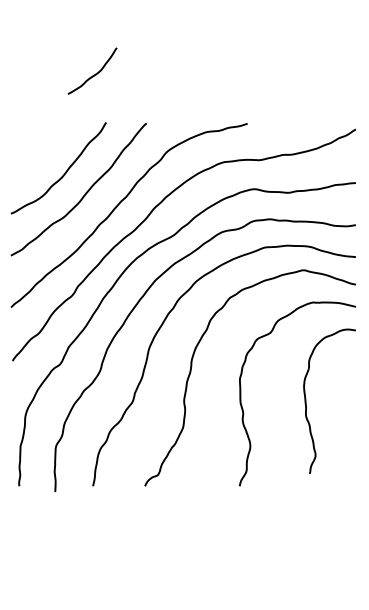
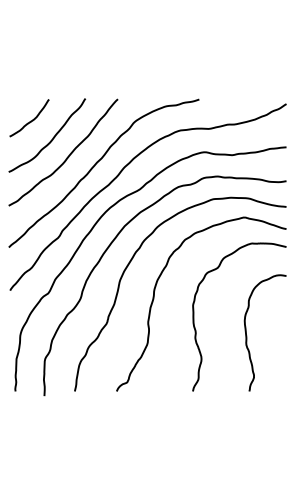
curve: (93, 74) -> (30, 120), moved
curve: (307, 404) -> (247, 335), moved

